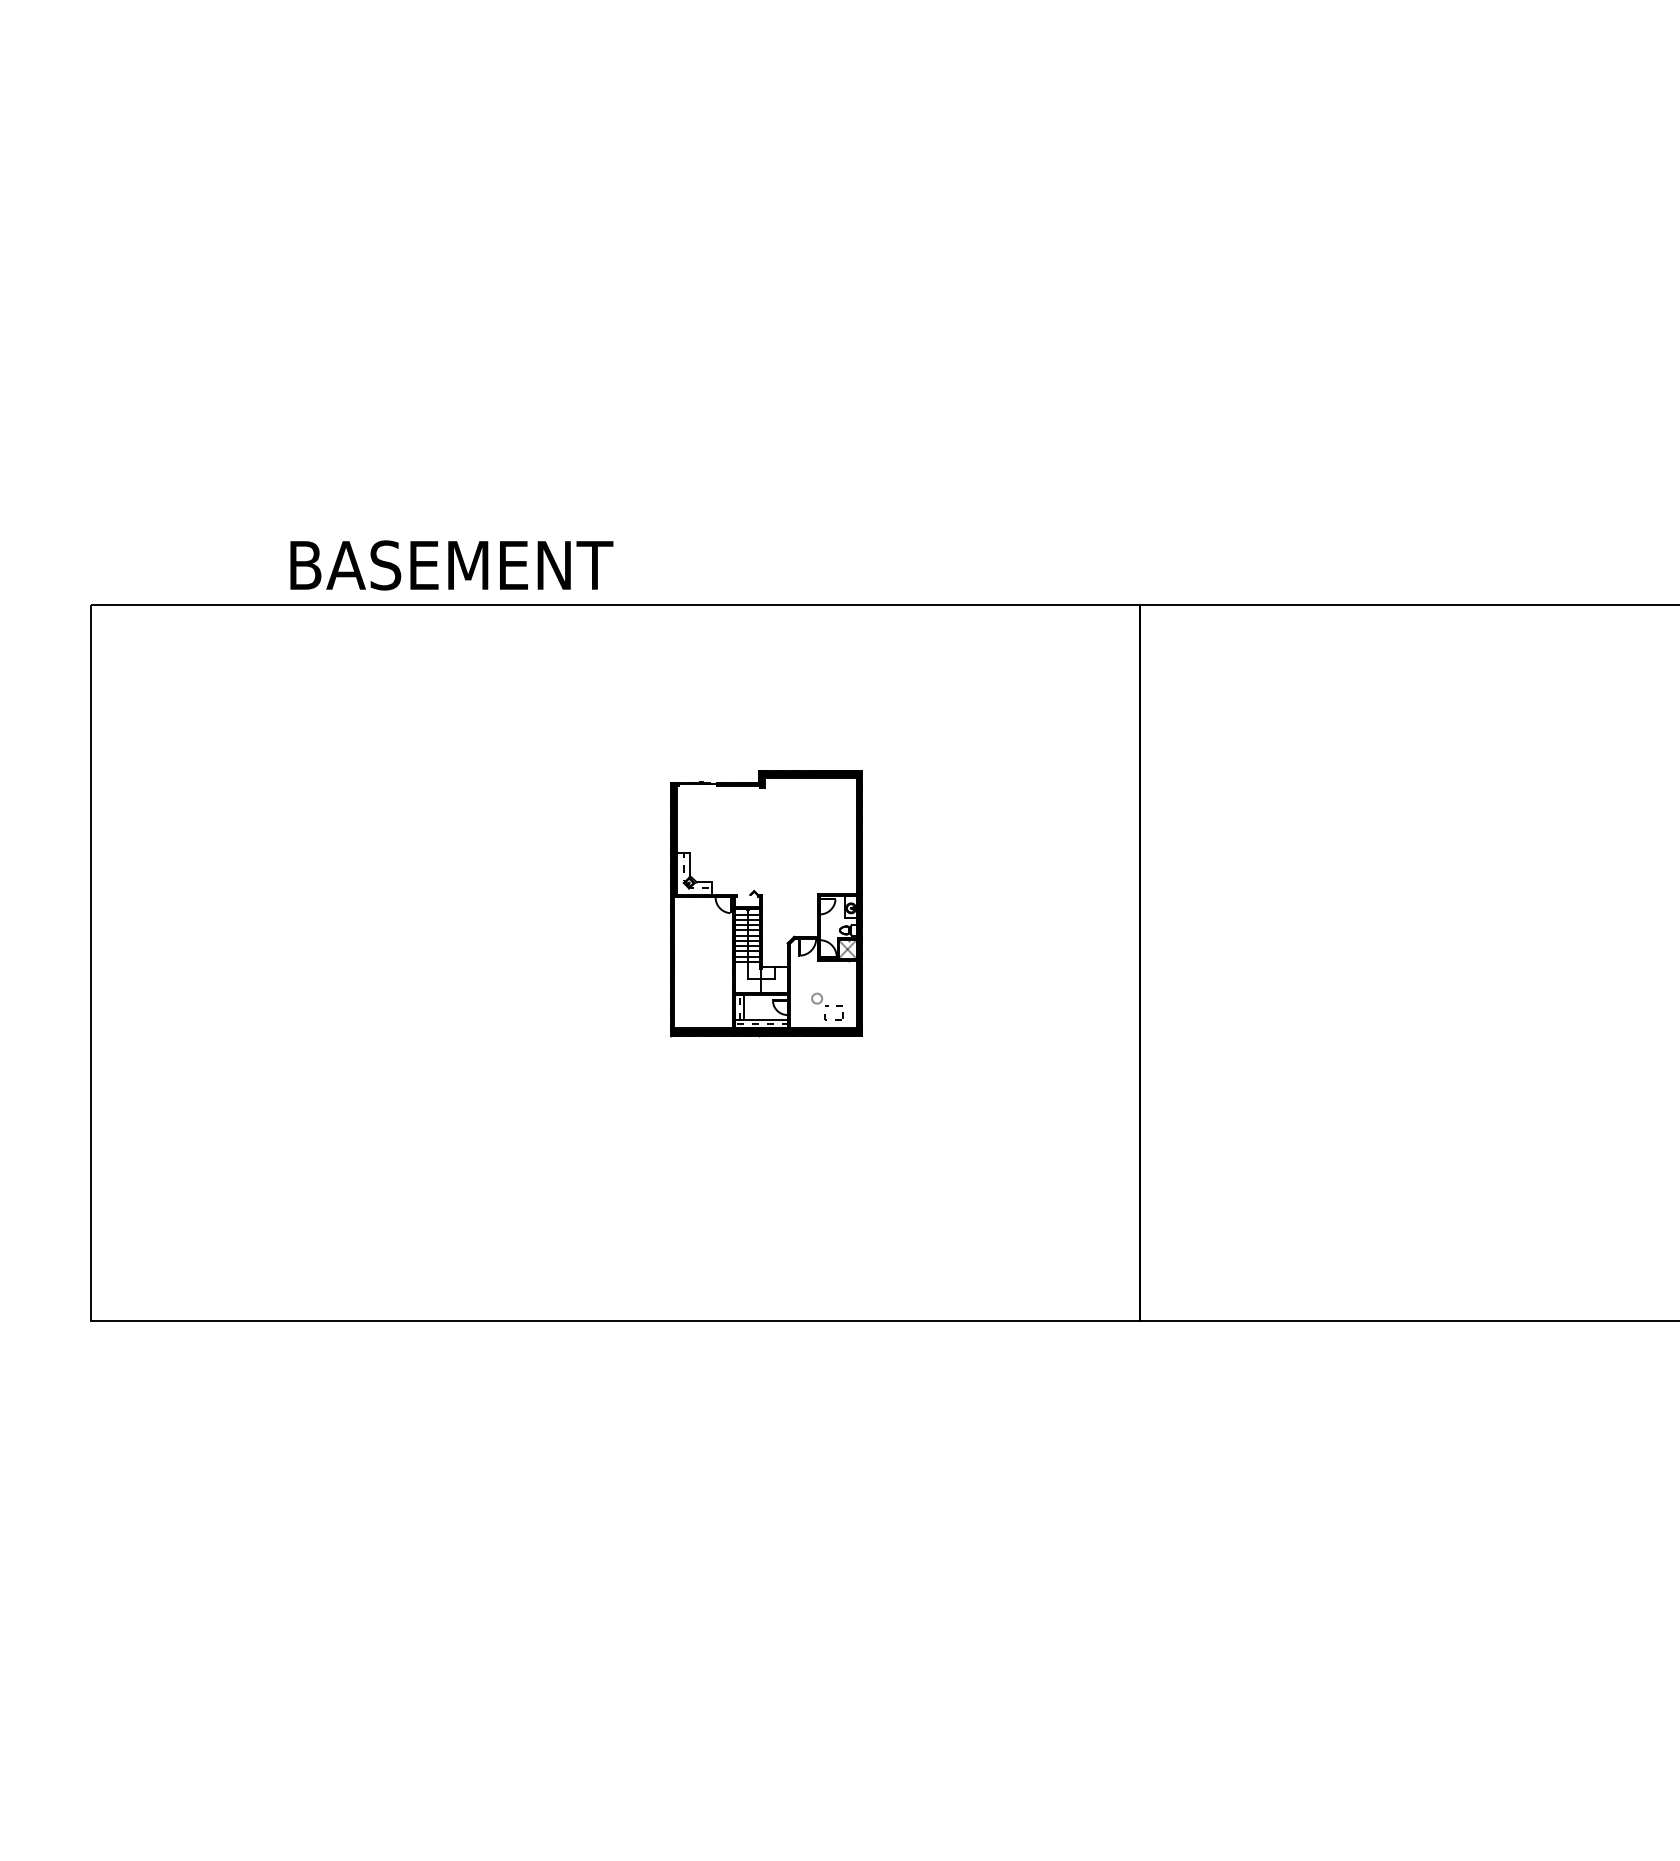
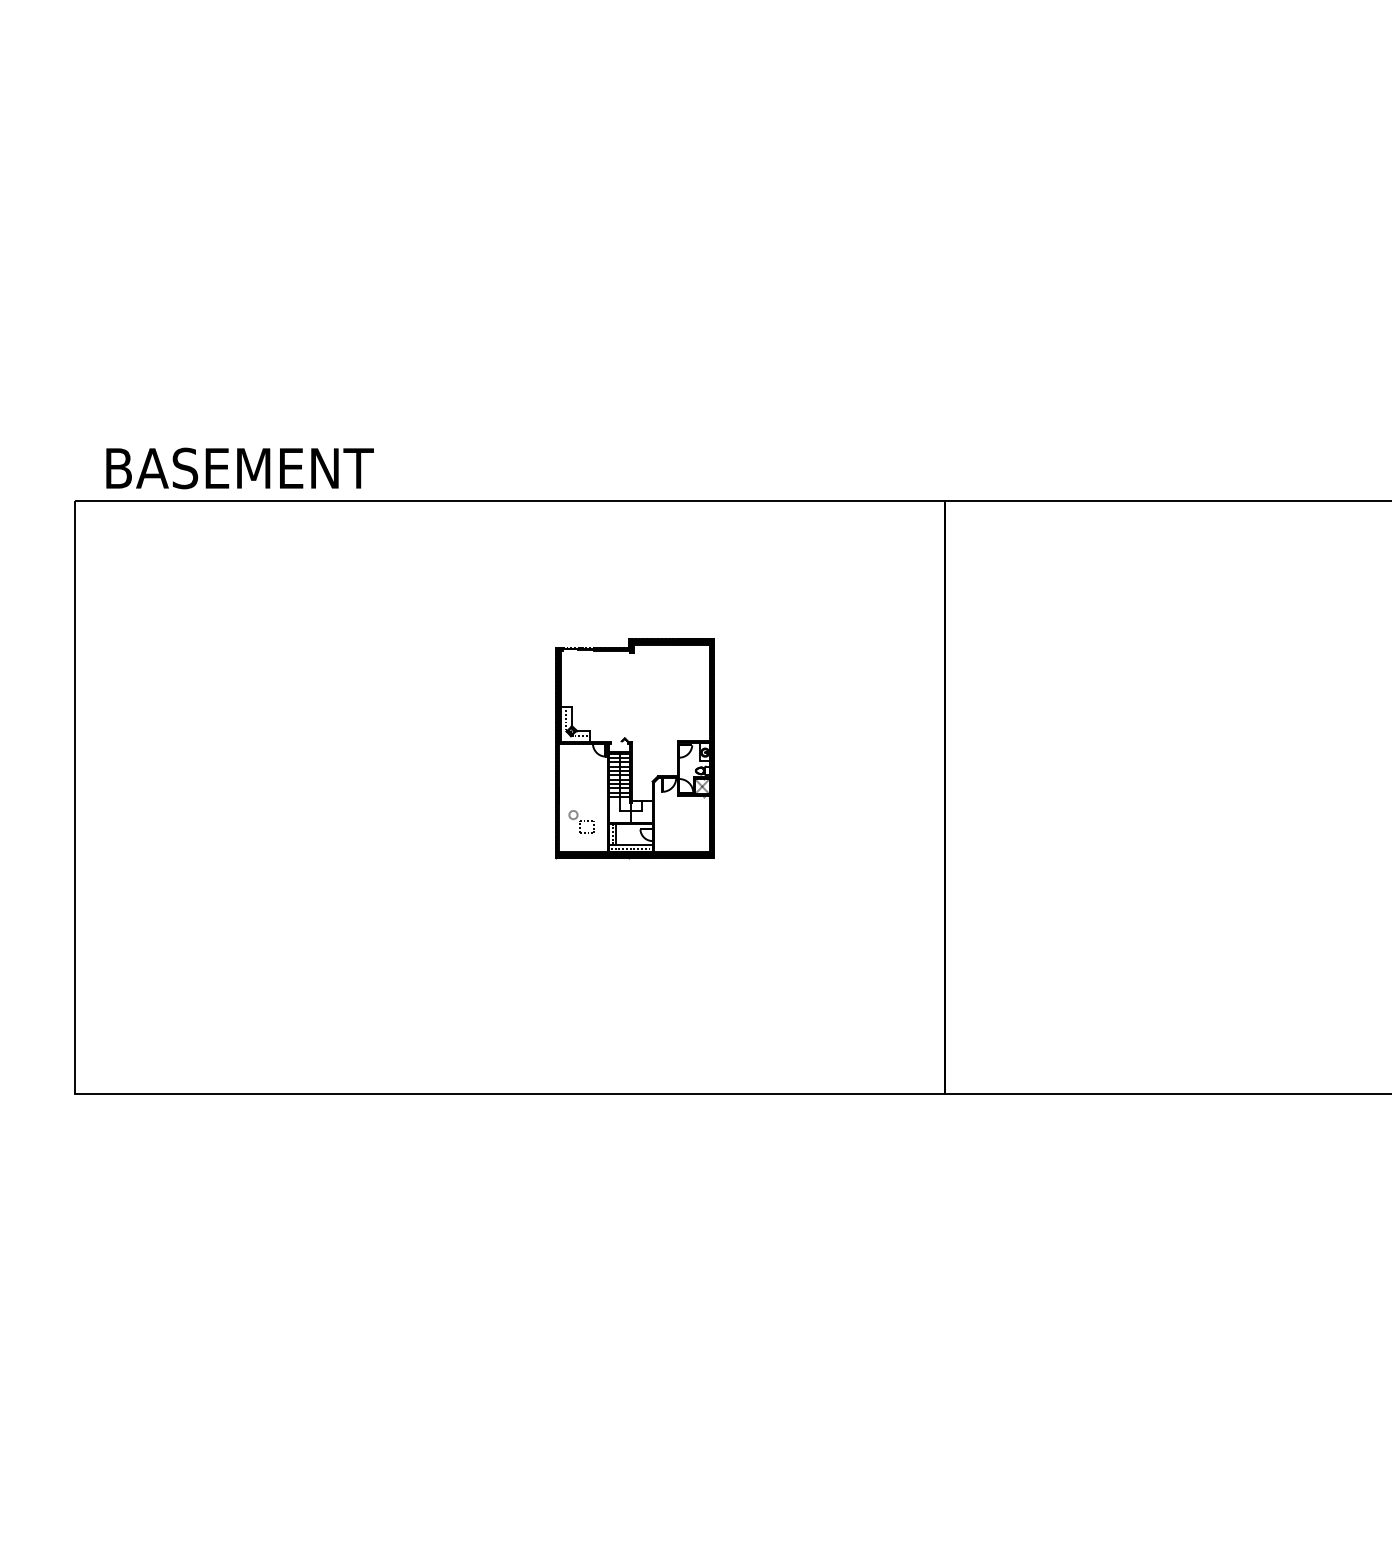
text: (451, 565) -> (239, 468), moved
part: (827, 1006) -> (582, 821), moved

